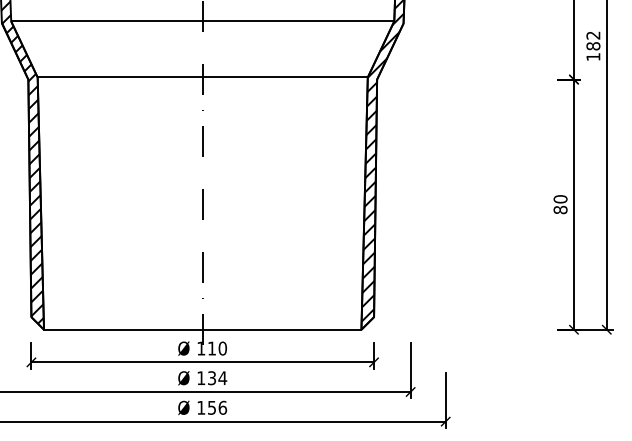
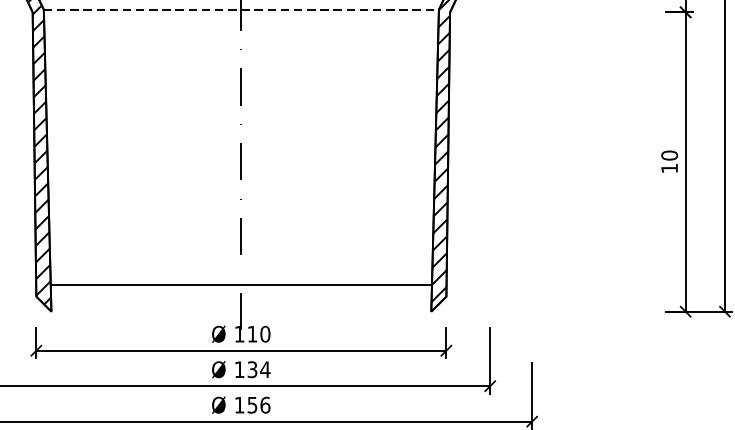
line: (203, 77) -> (242, 9), solid -> dashed
text: (560, 209) -> (669, 167), 80 -> 10
line: (202, 329) -> (241, 285), moved

